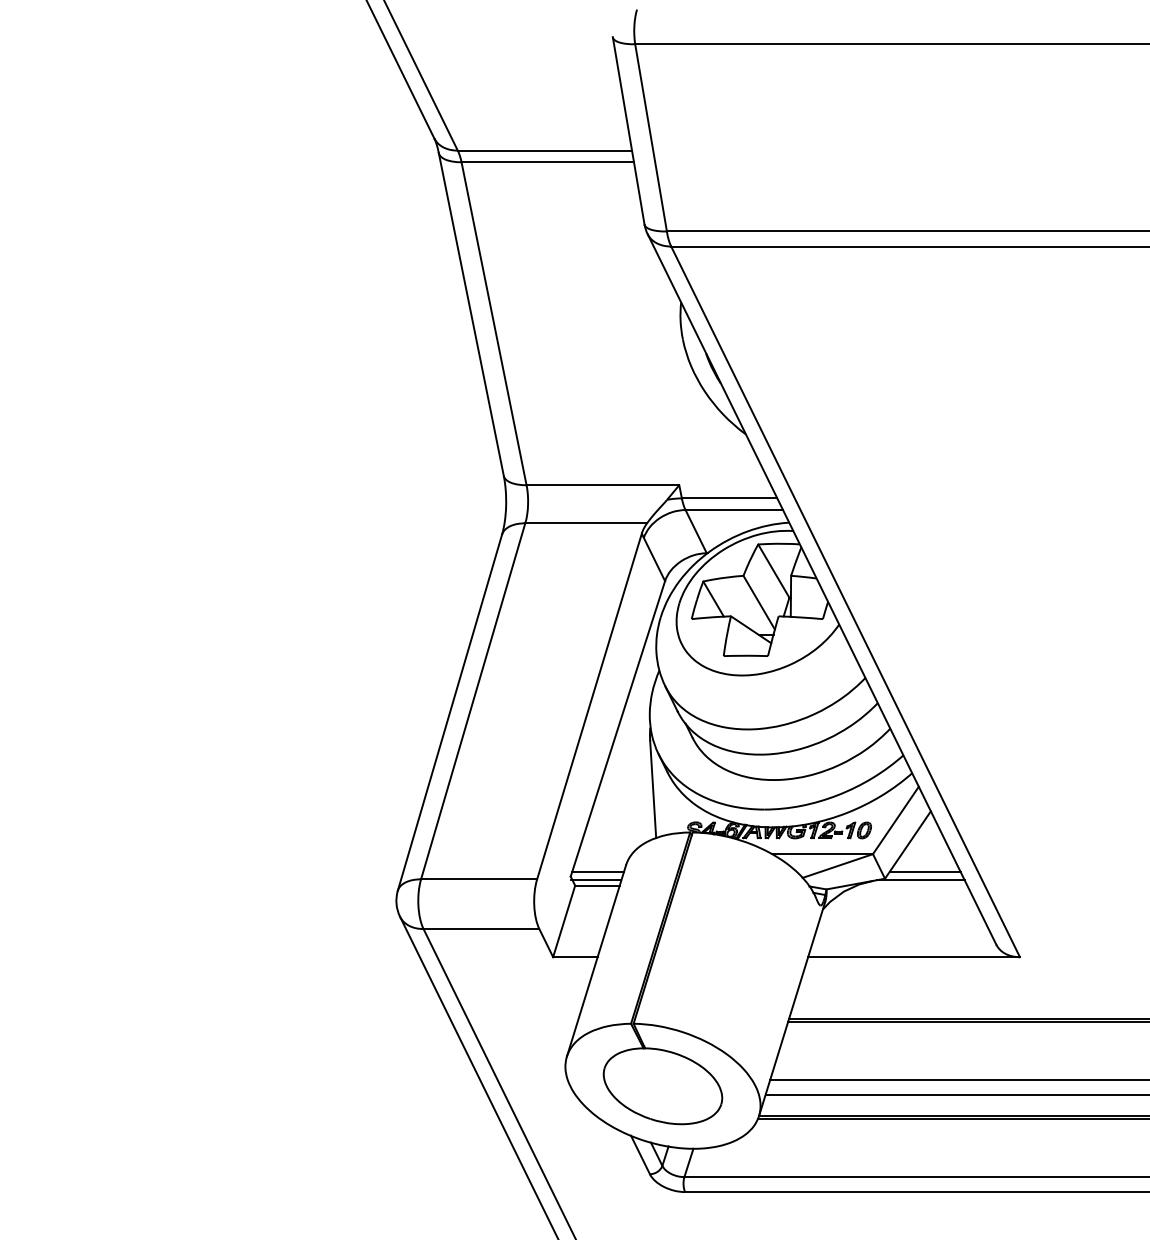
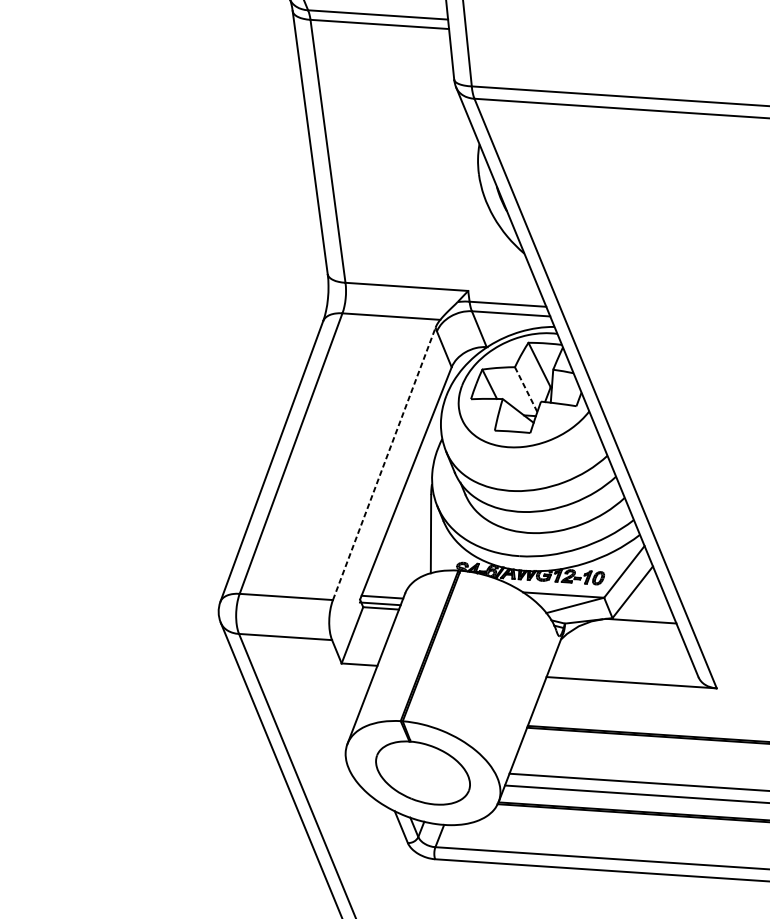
line: (759, 603) -> (526, 390), solid -> dashed
line: (589, 706) -> (384, 463), solid -> dashed
line: (924, 871) -> (644, 614), removed

